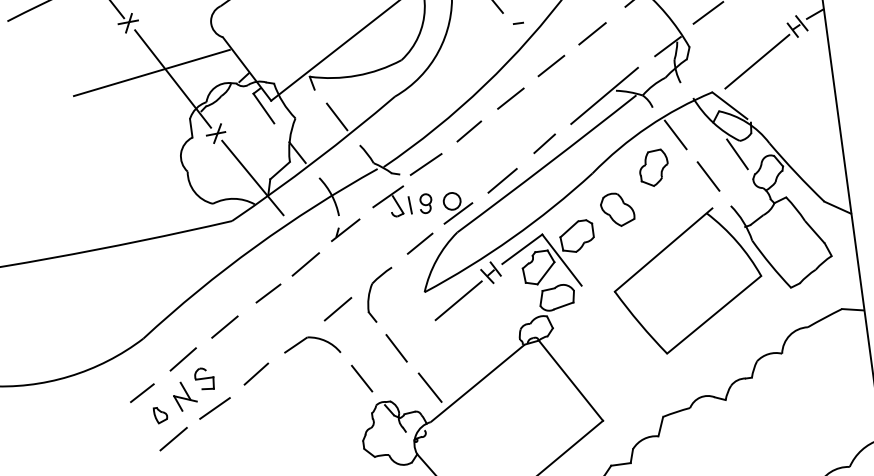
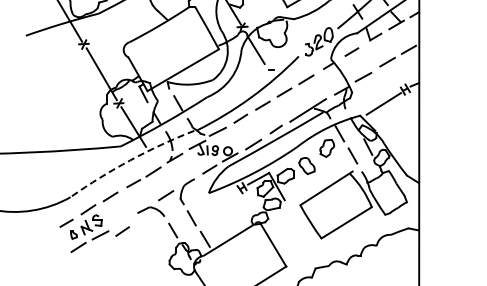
line: (150, 72) -> (91, 69), removed
arc: (255, 247) -> (130, 160), solid -> dashed
line: (458, 300) -> (224, 199), removed
line: (256, 373) -> (122, 231), moved

